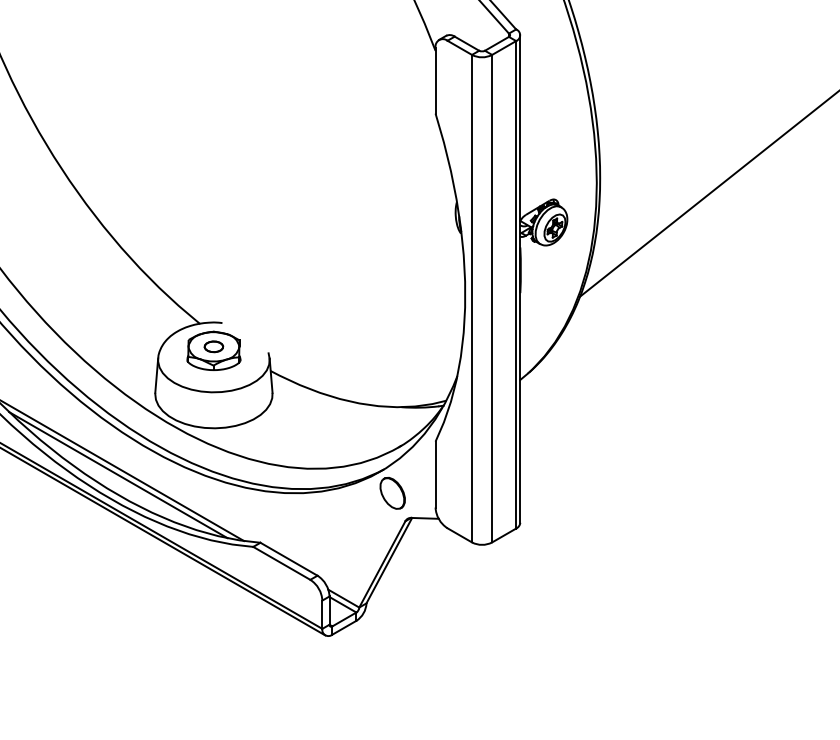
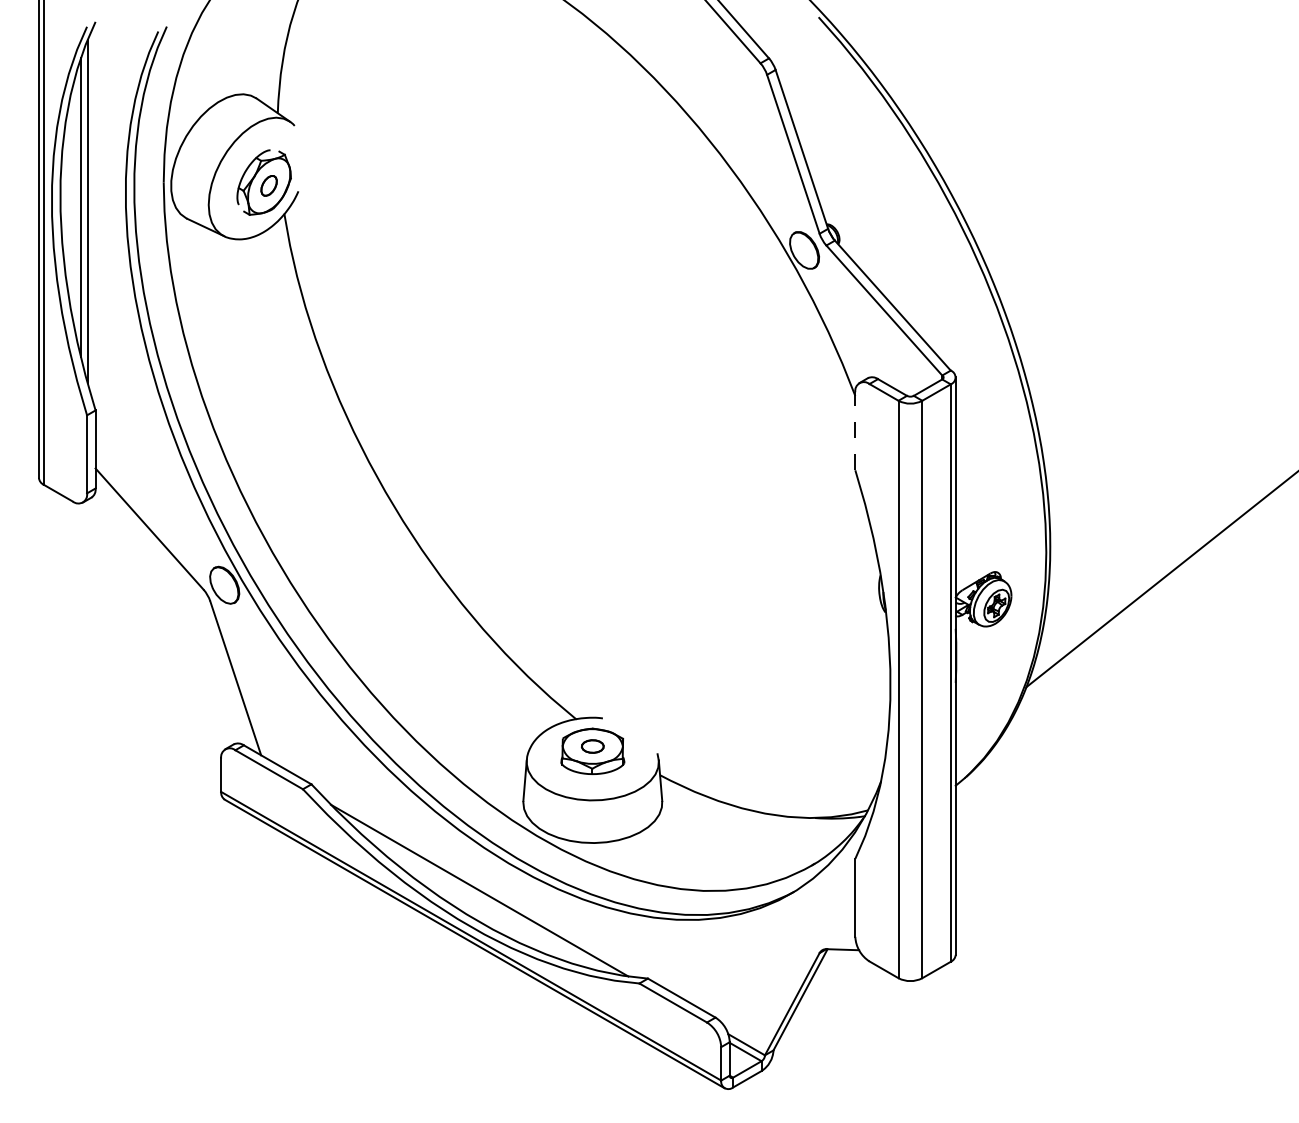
line: (435, 80) -> (855, 430), solid -> dashed
line: (118, 475) -> (479, 898), removed
part: (392, 492) -> (804, 919), removed

